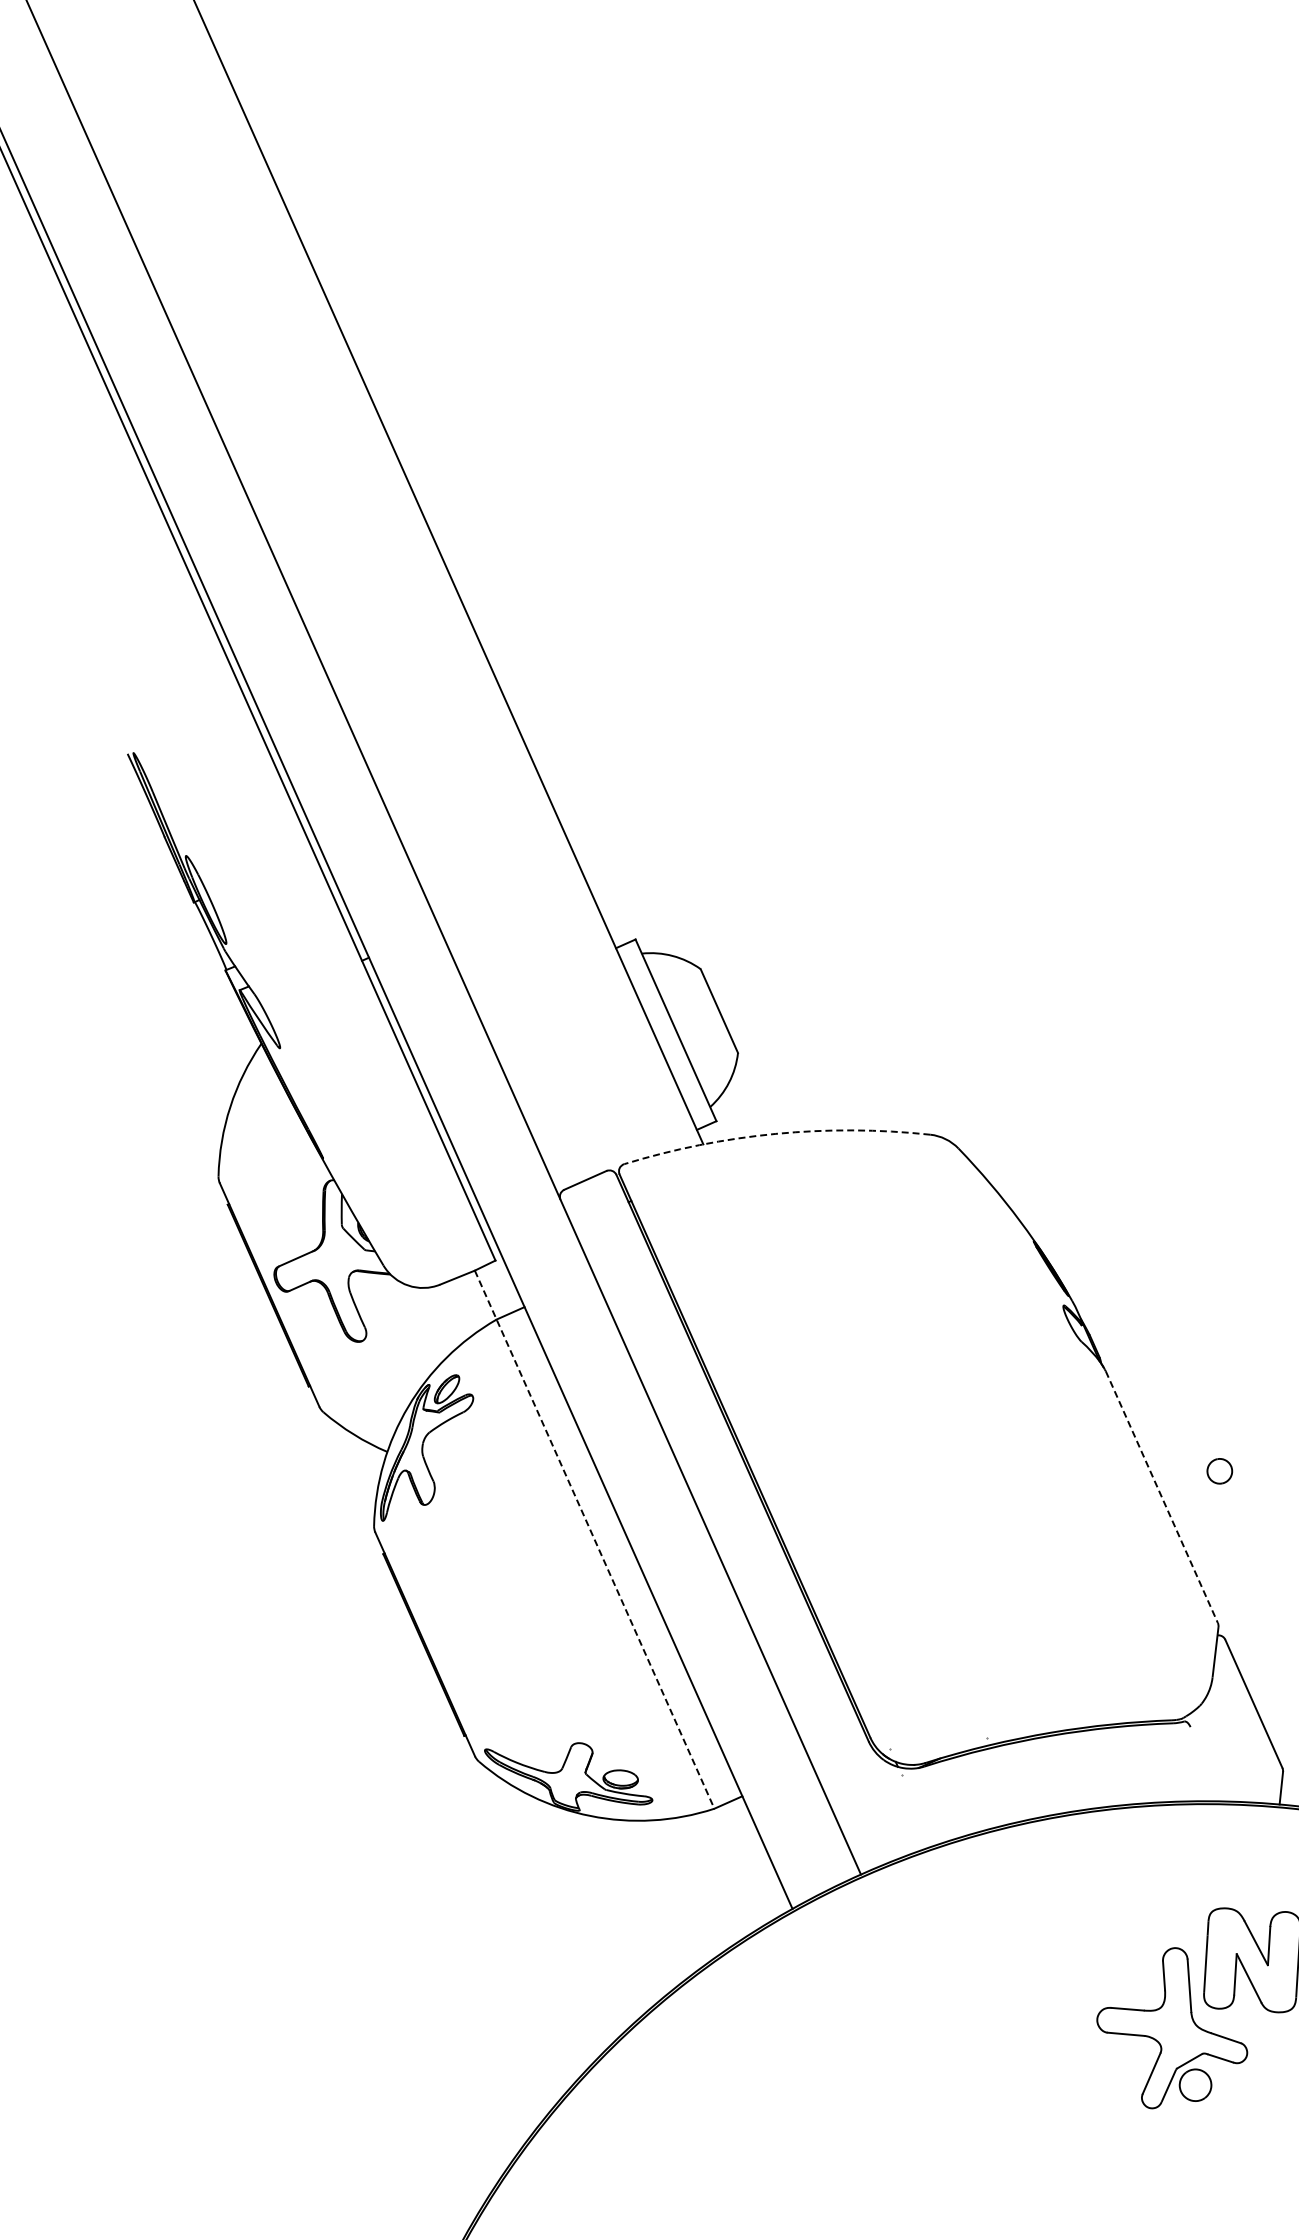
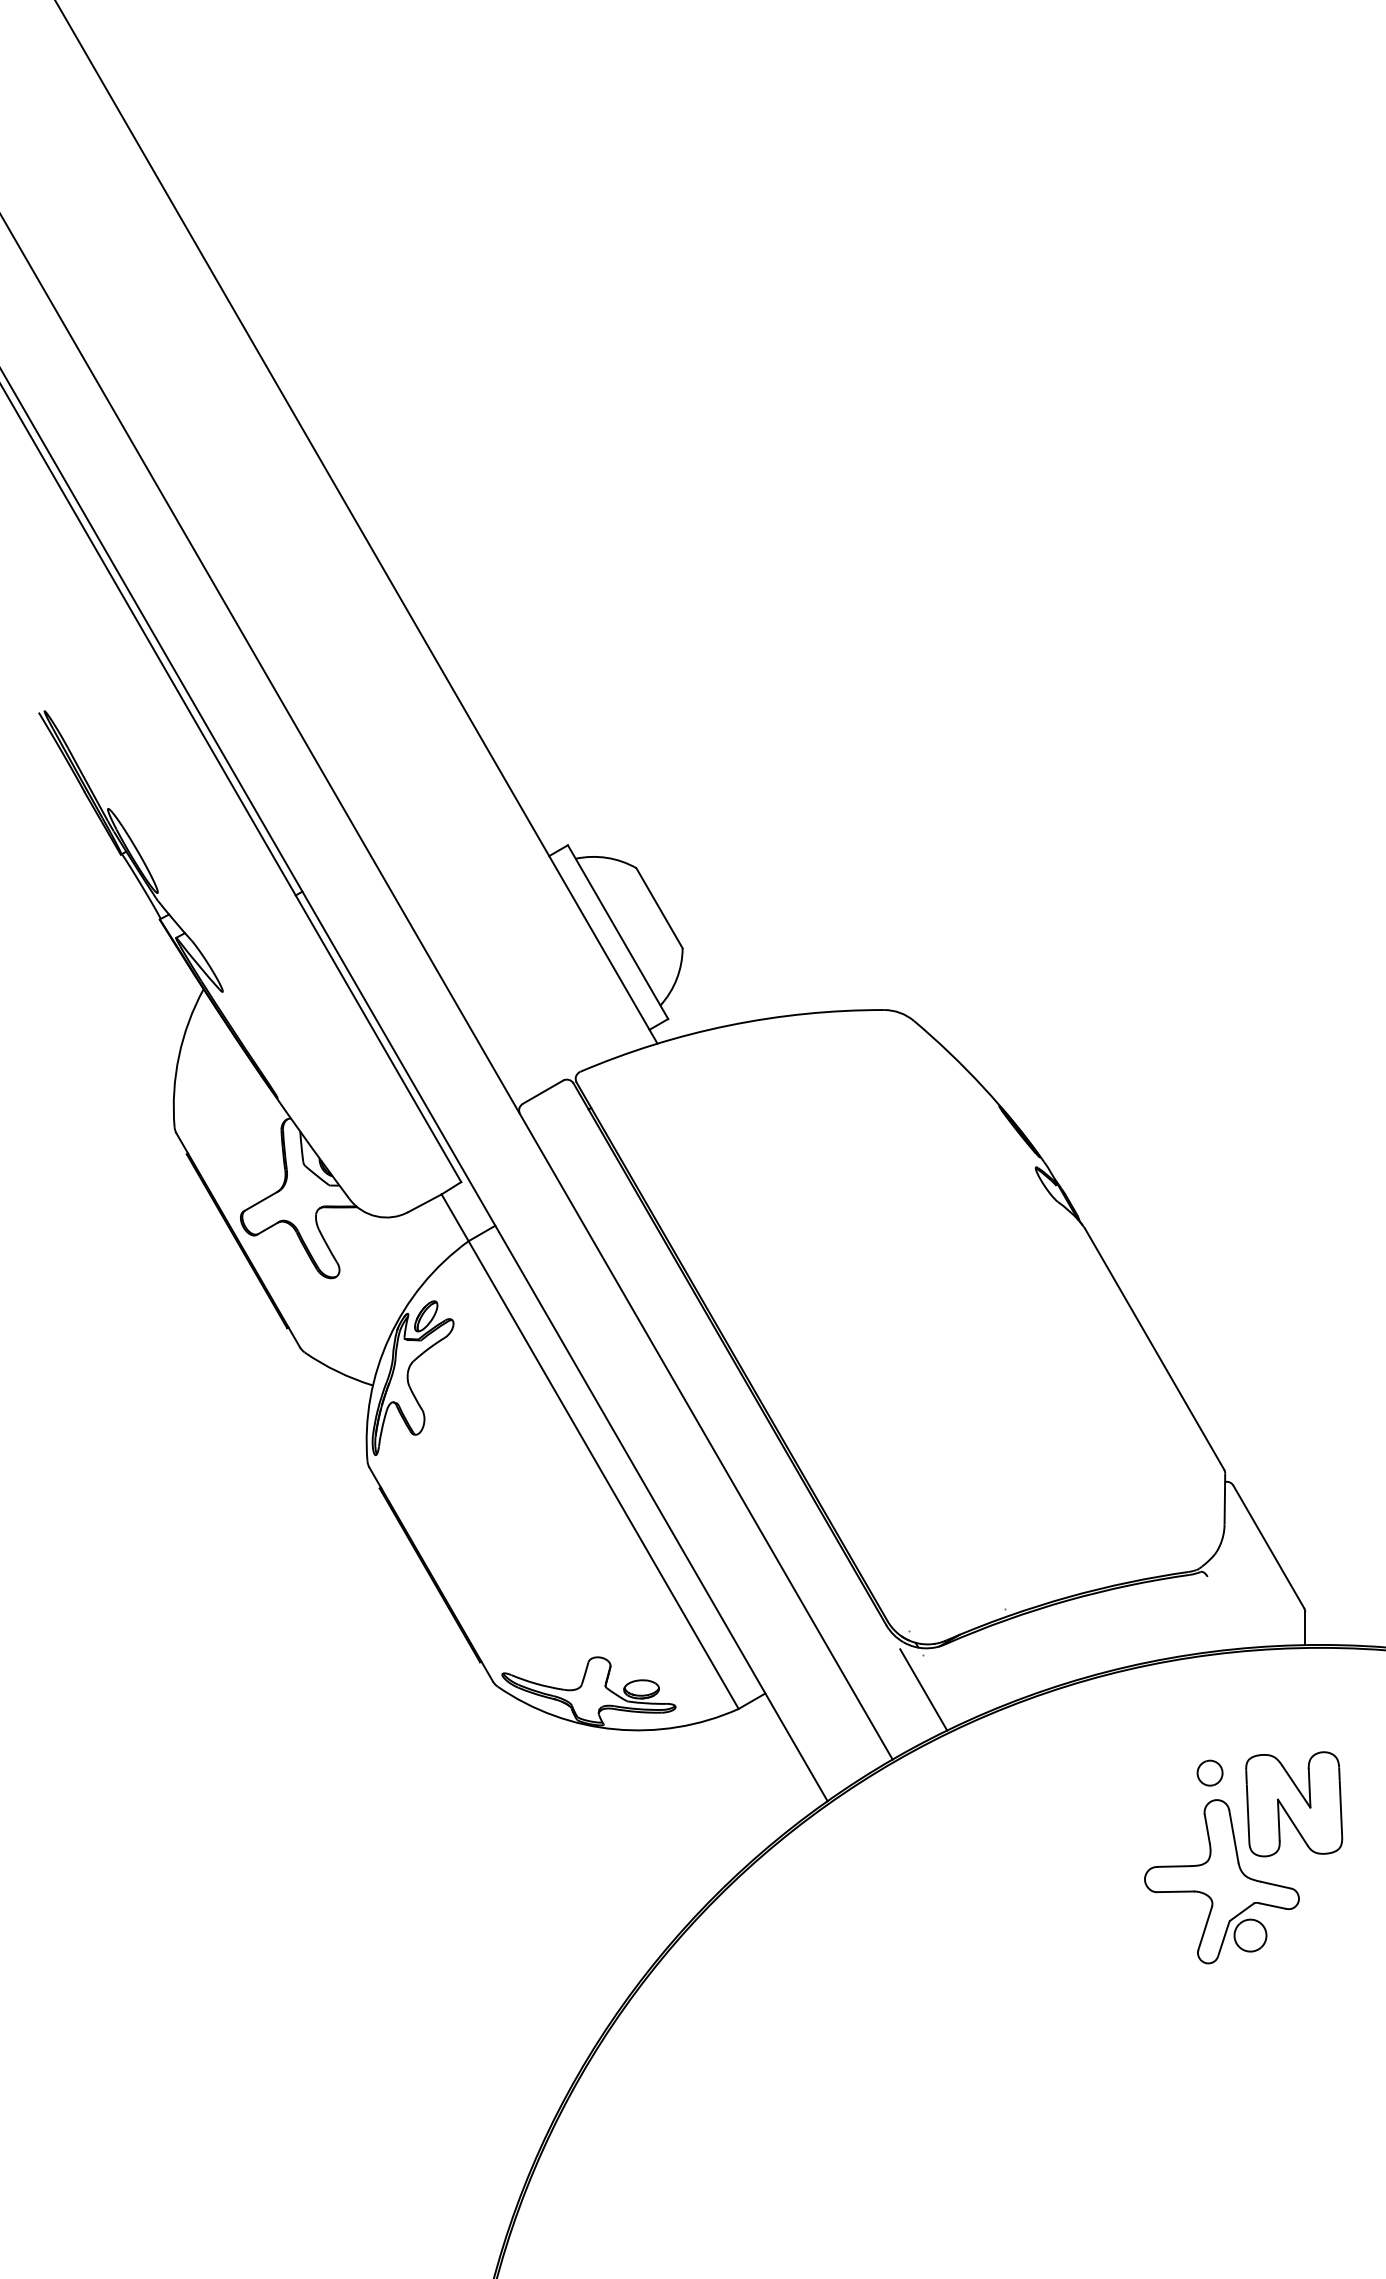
arc: (776, 1133) -> (729, 1025), dashed -> solid
part: (1219, 1470) -> (1209, 1772), moved
line: (1161, 1497) -> (1154, 1349), dashed -> solid
line: (594, 1540) -> (590, 1452), dashed -> solid
line: (898, 1808) -> (923, 1689), added

